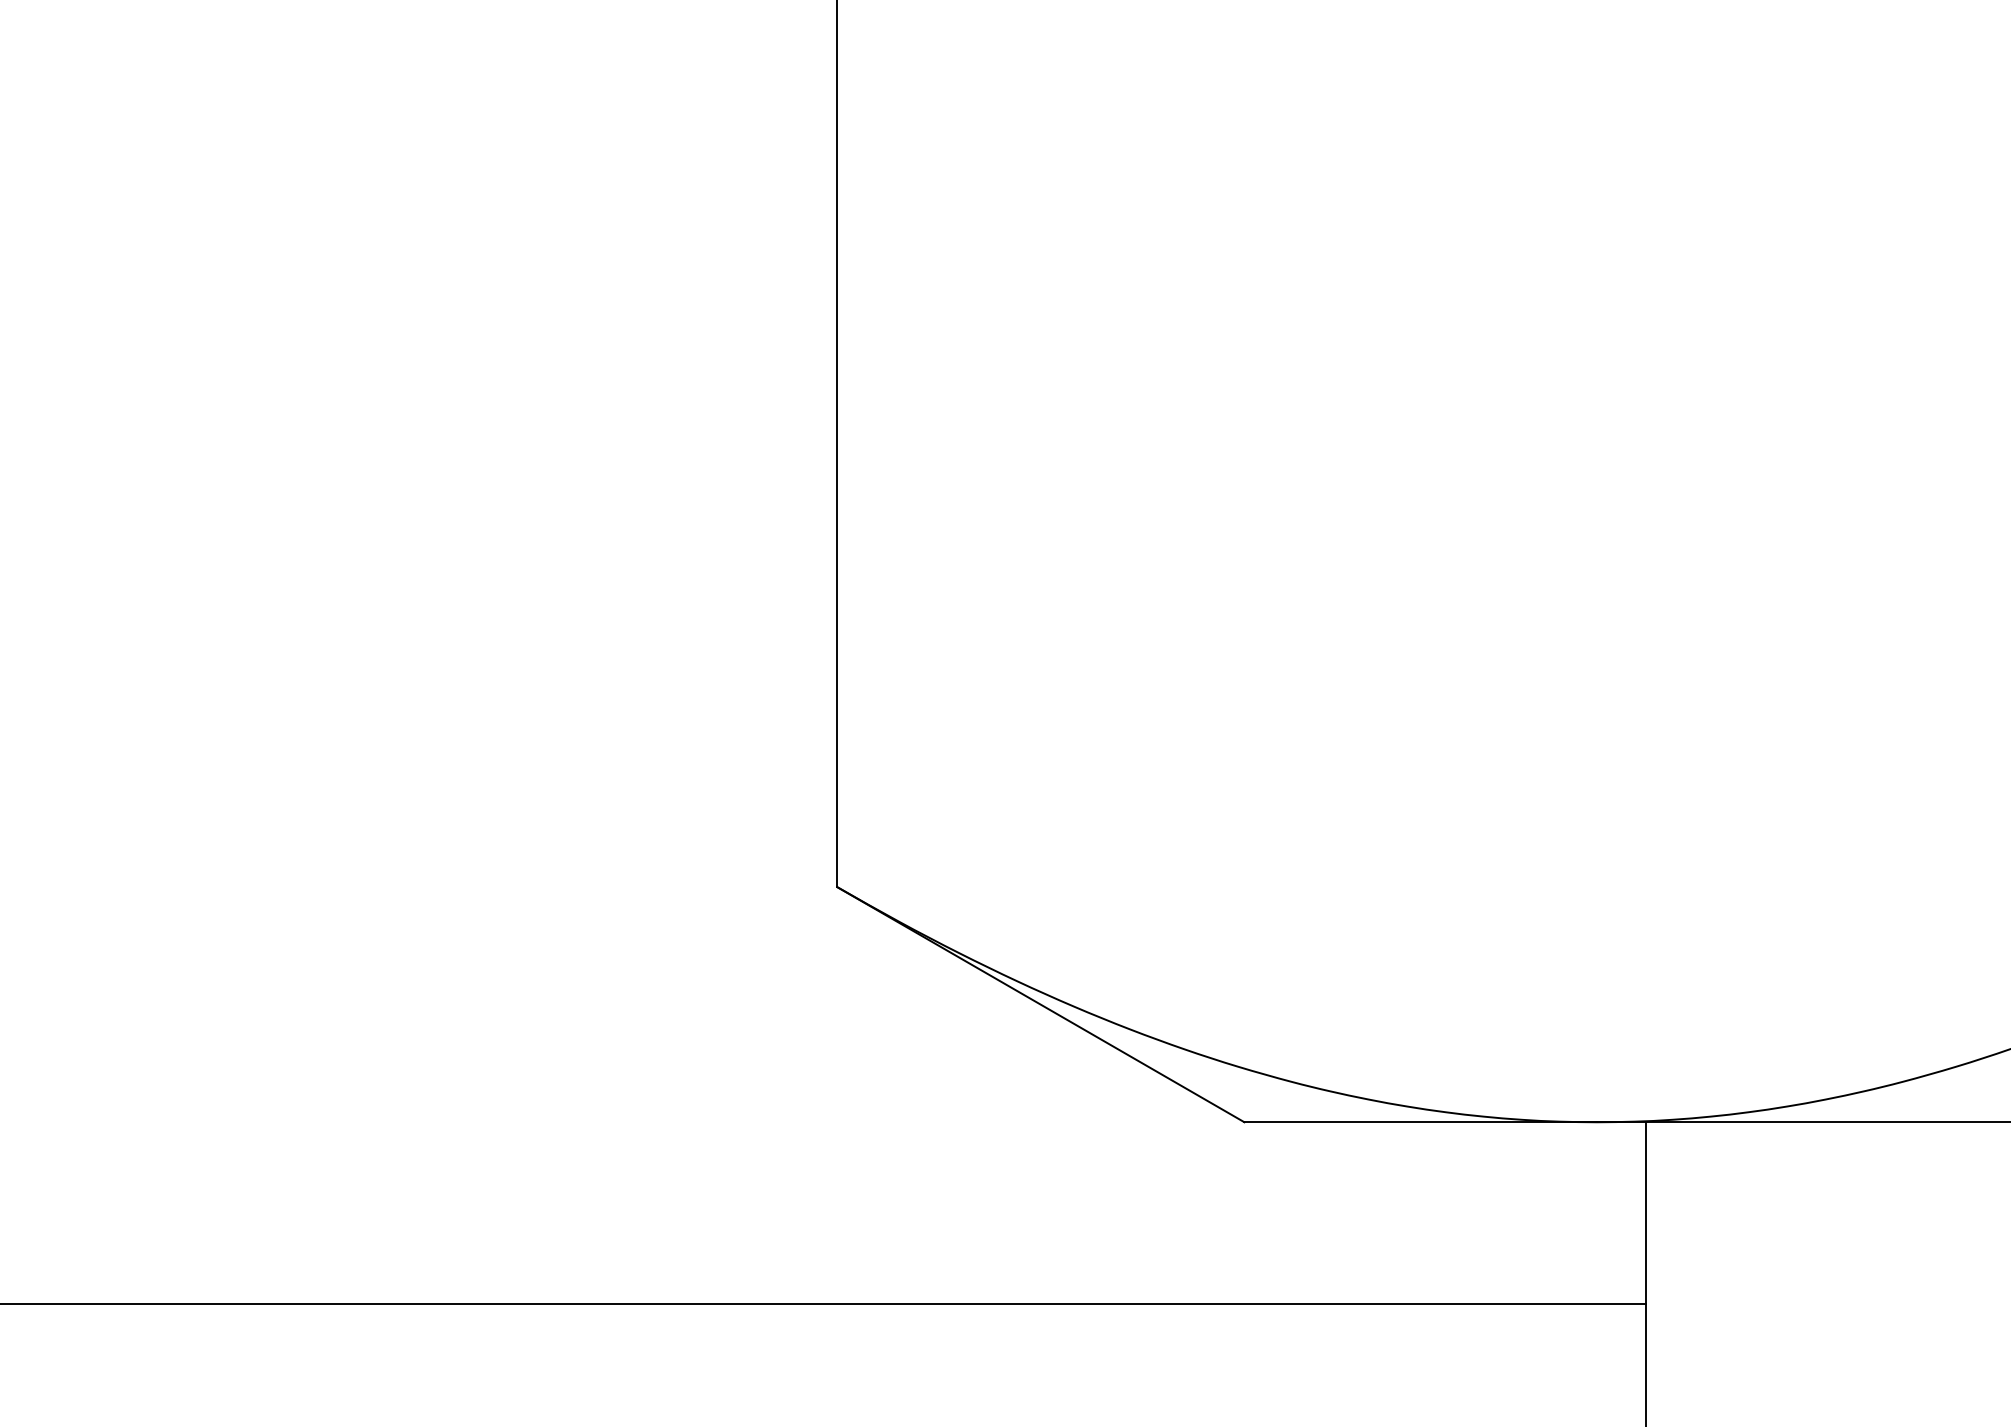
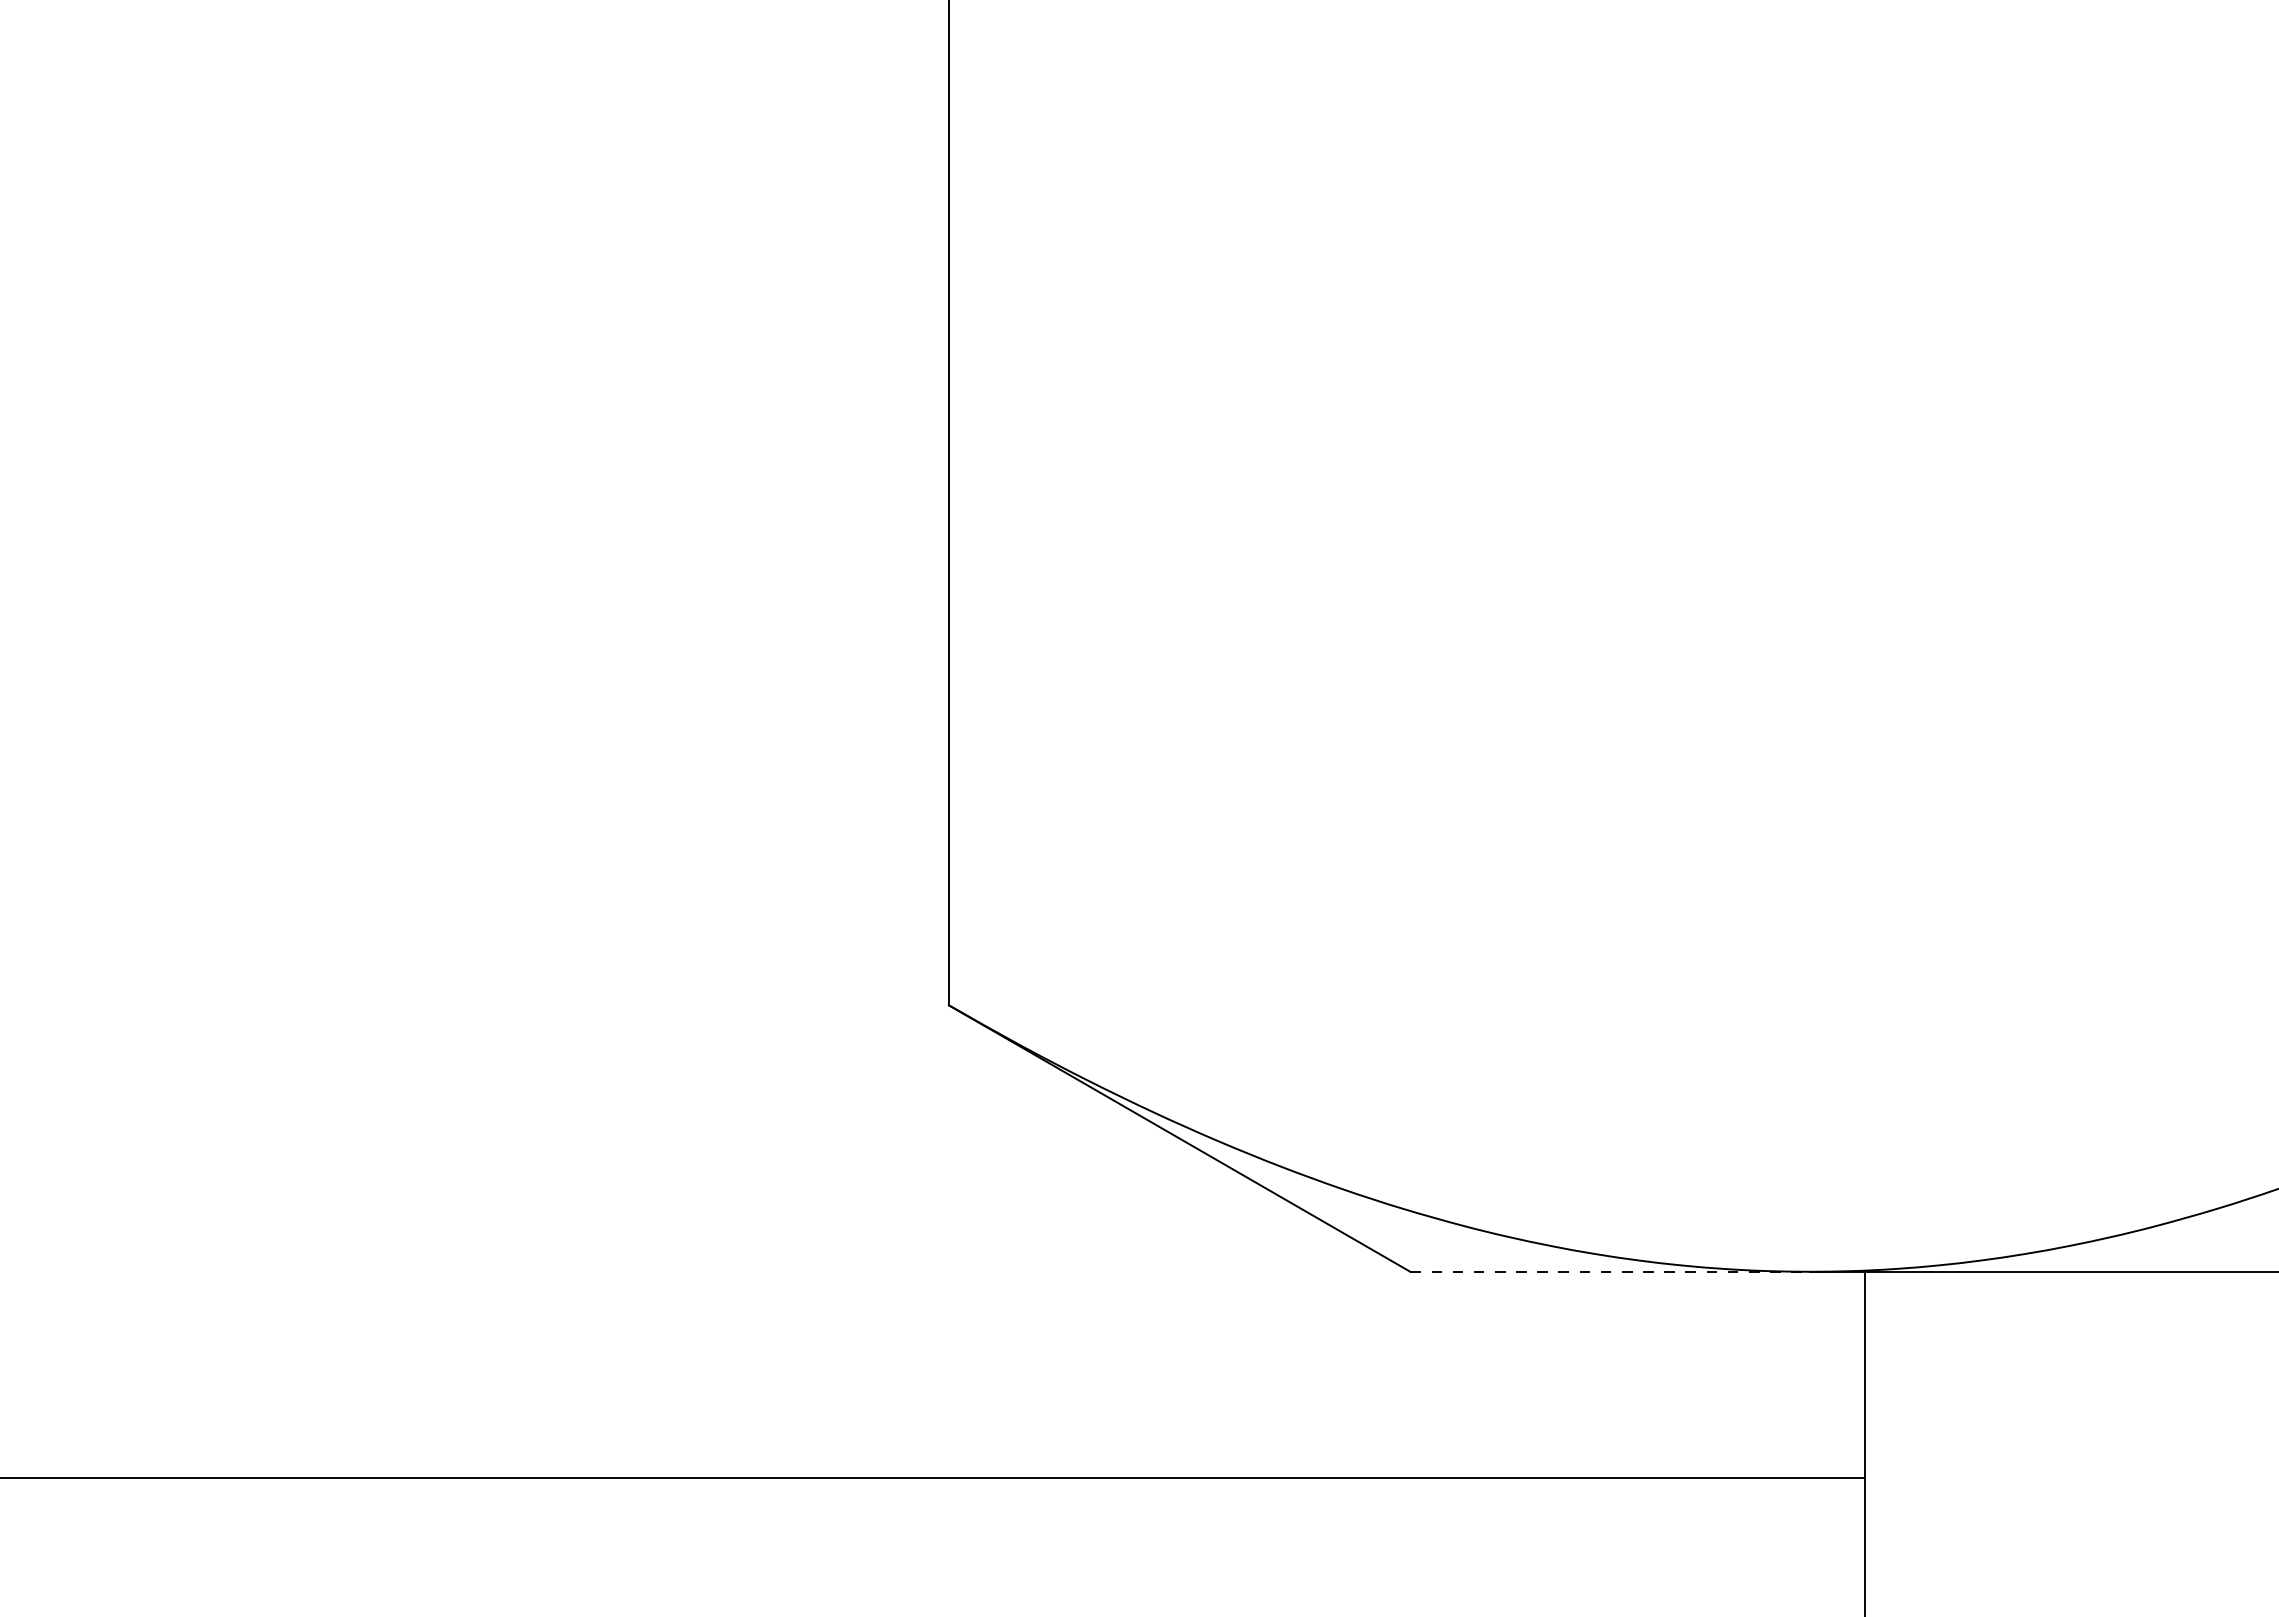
line: (1421, 1122) -> (1610, 1271), solid -> dashed

